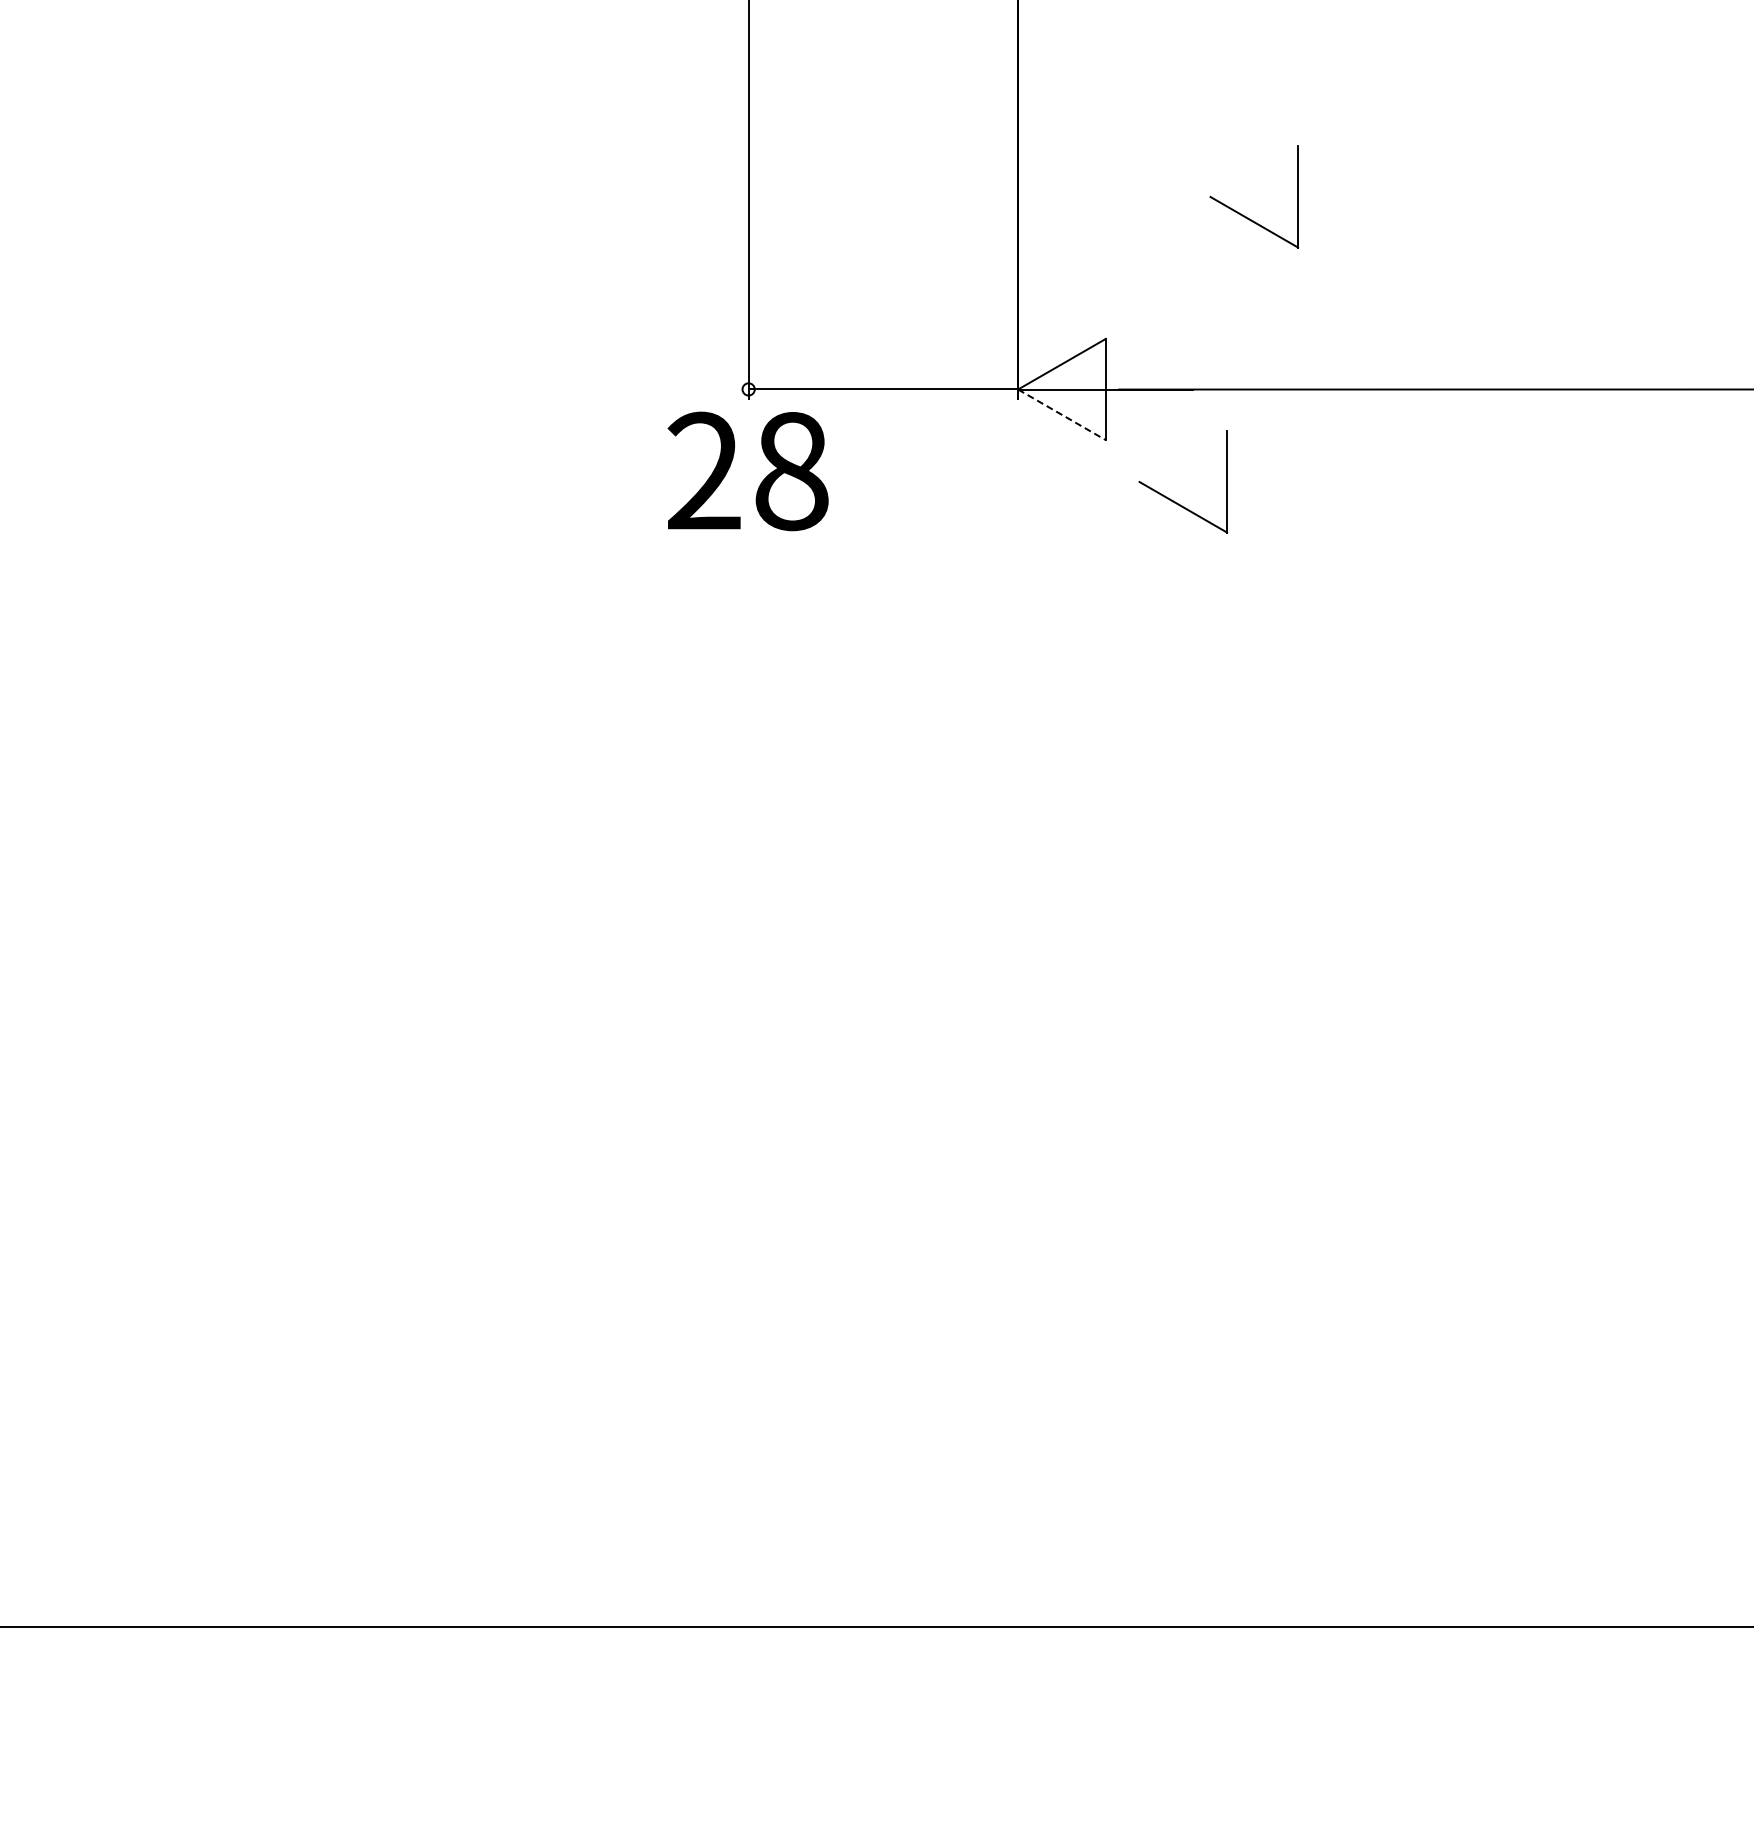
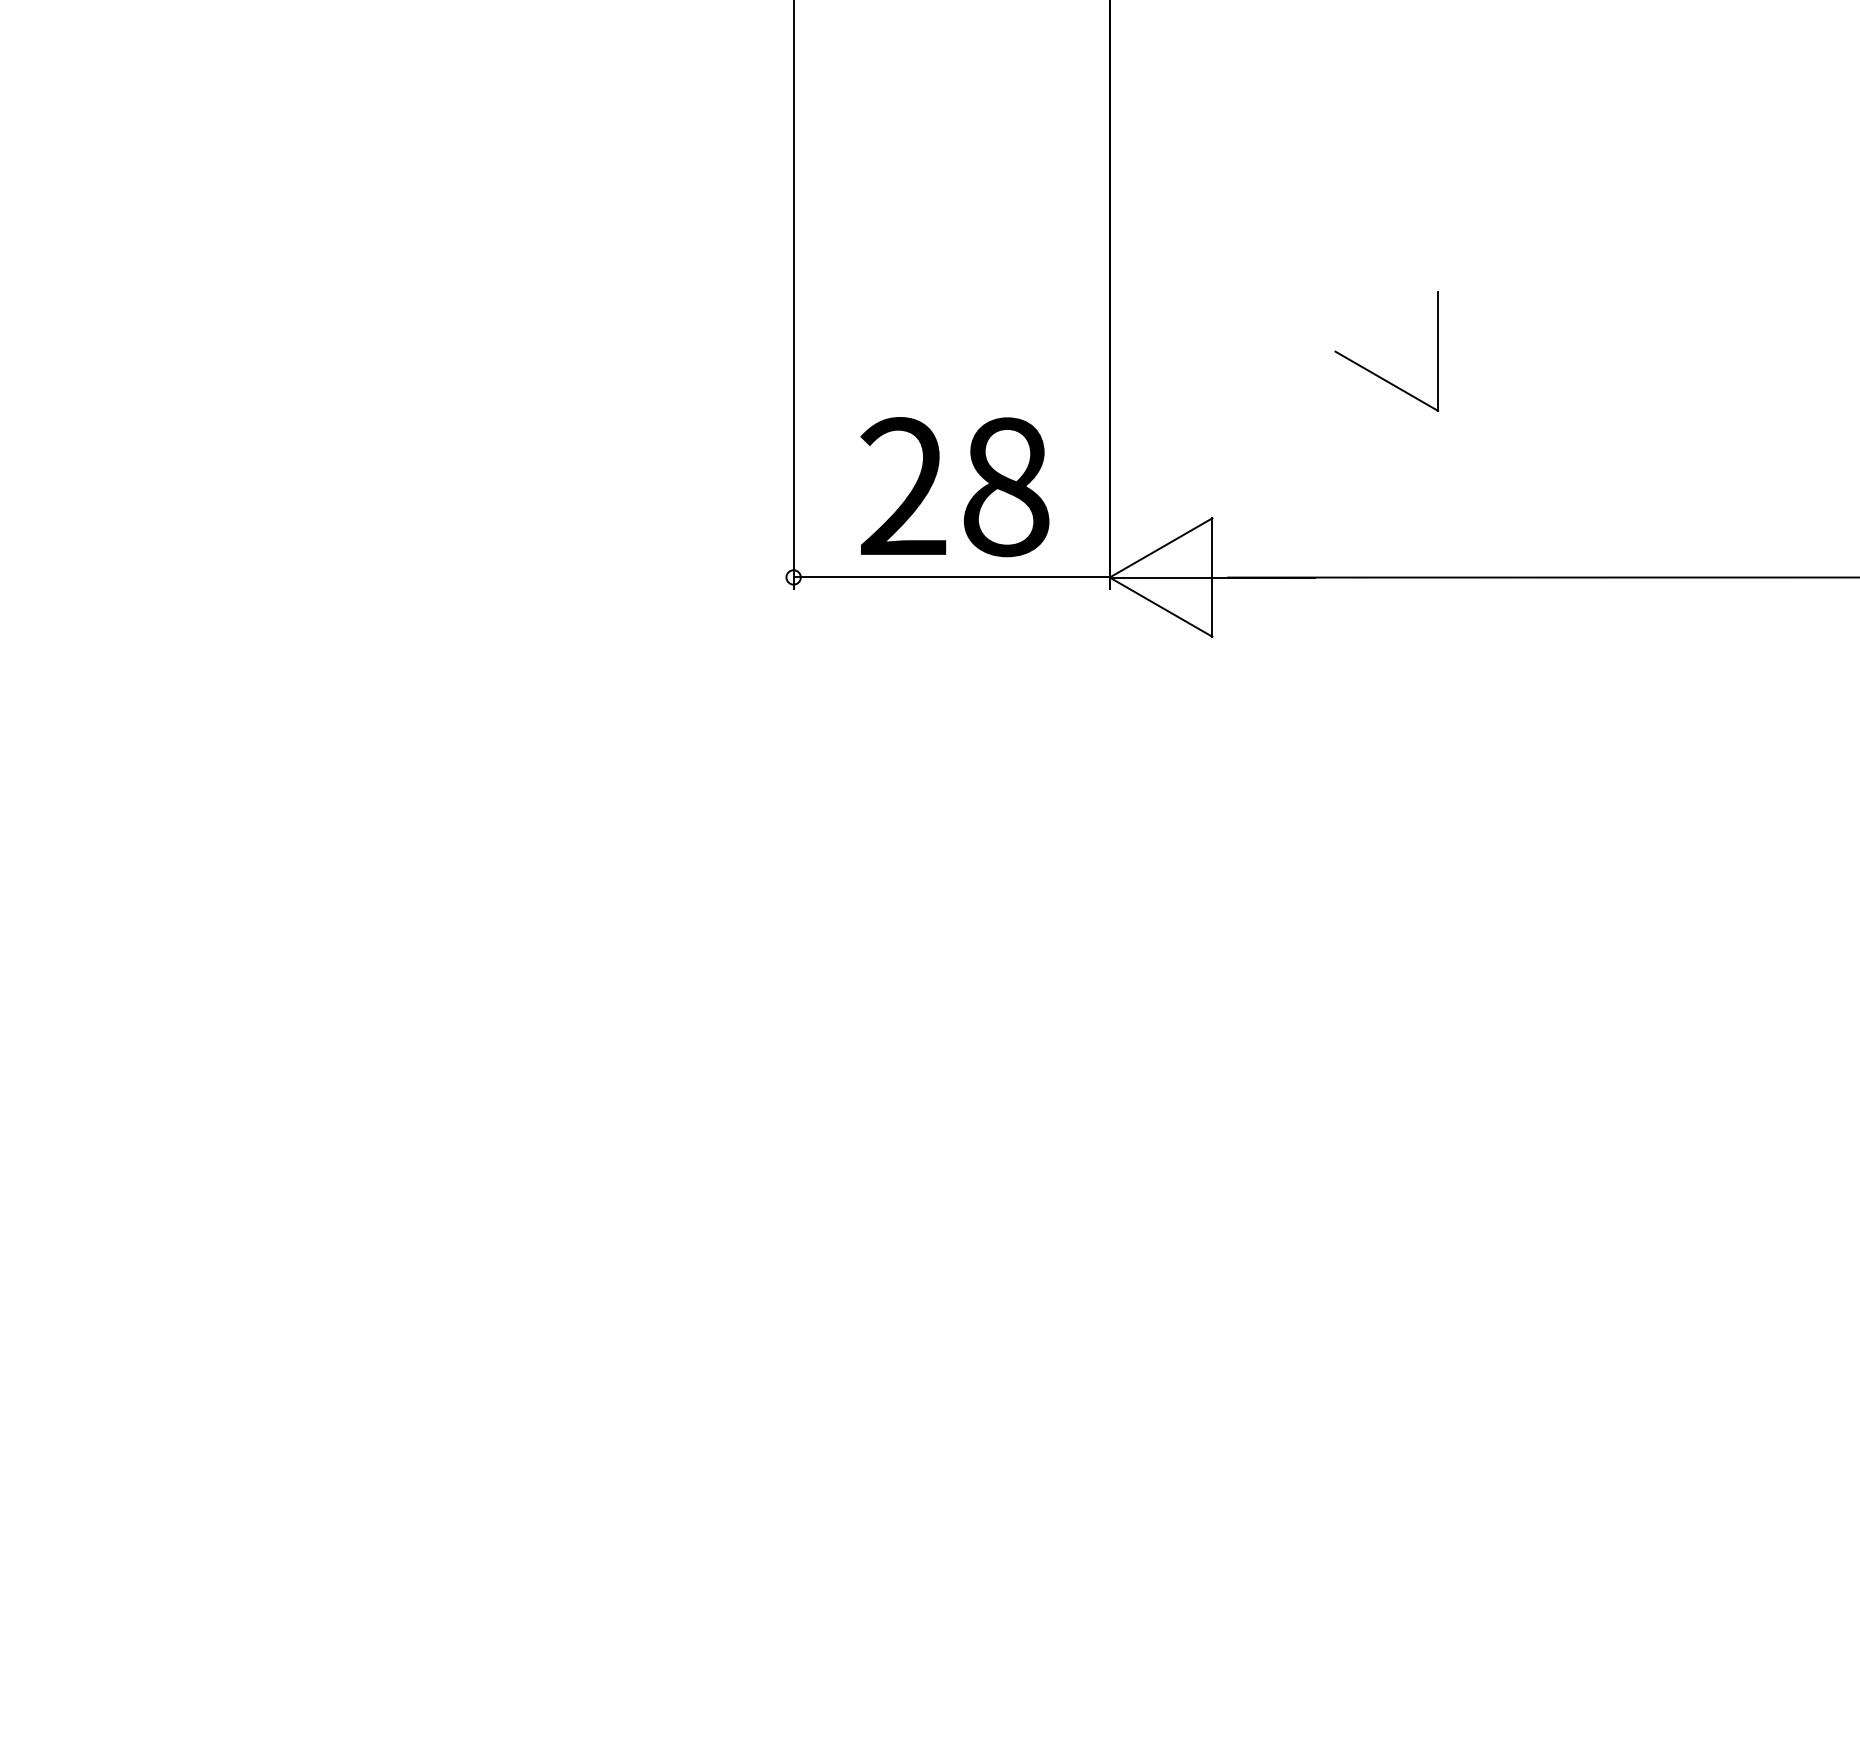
line: (1061, 414) -> (1160, 606), dashed -> solid
text: (747, 471) -> (954, 487), moved
part: (1172, 499) -> (1290, 706), removed

